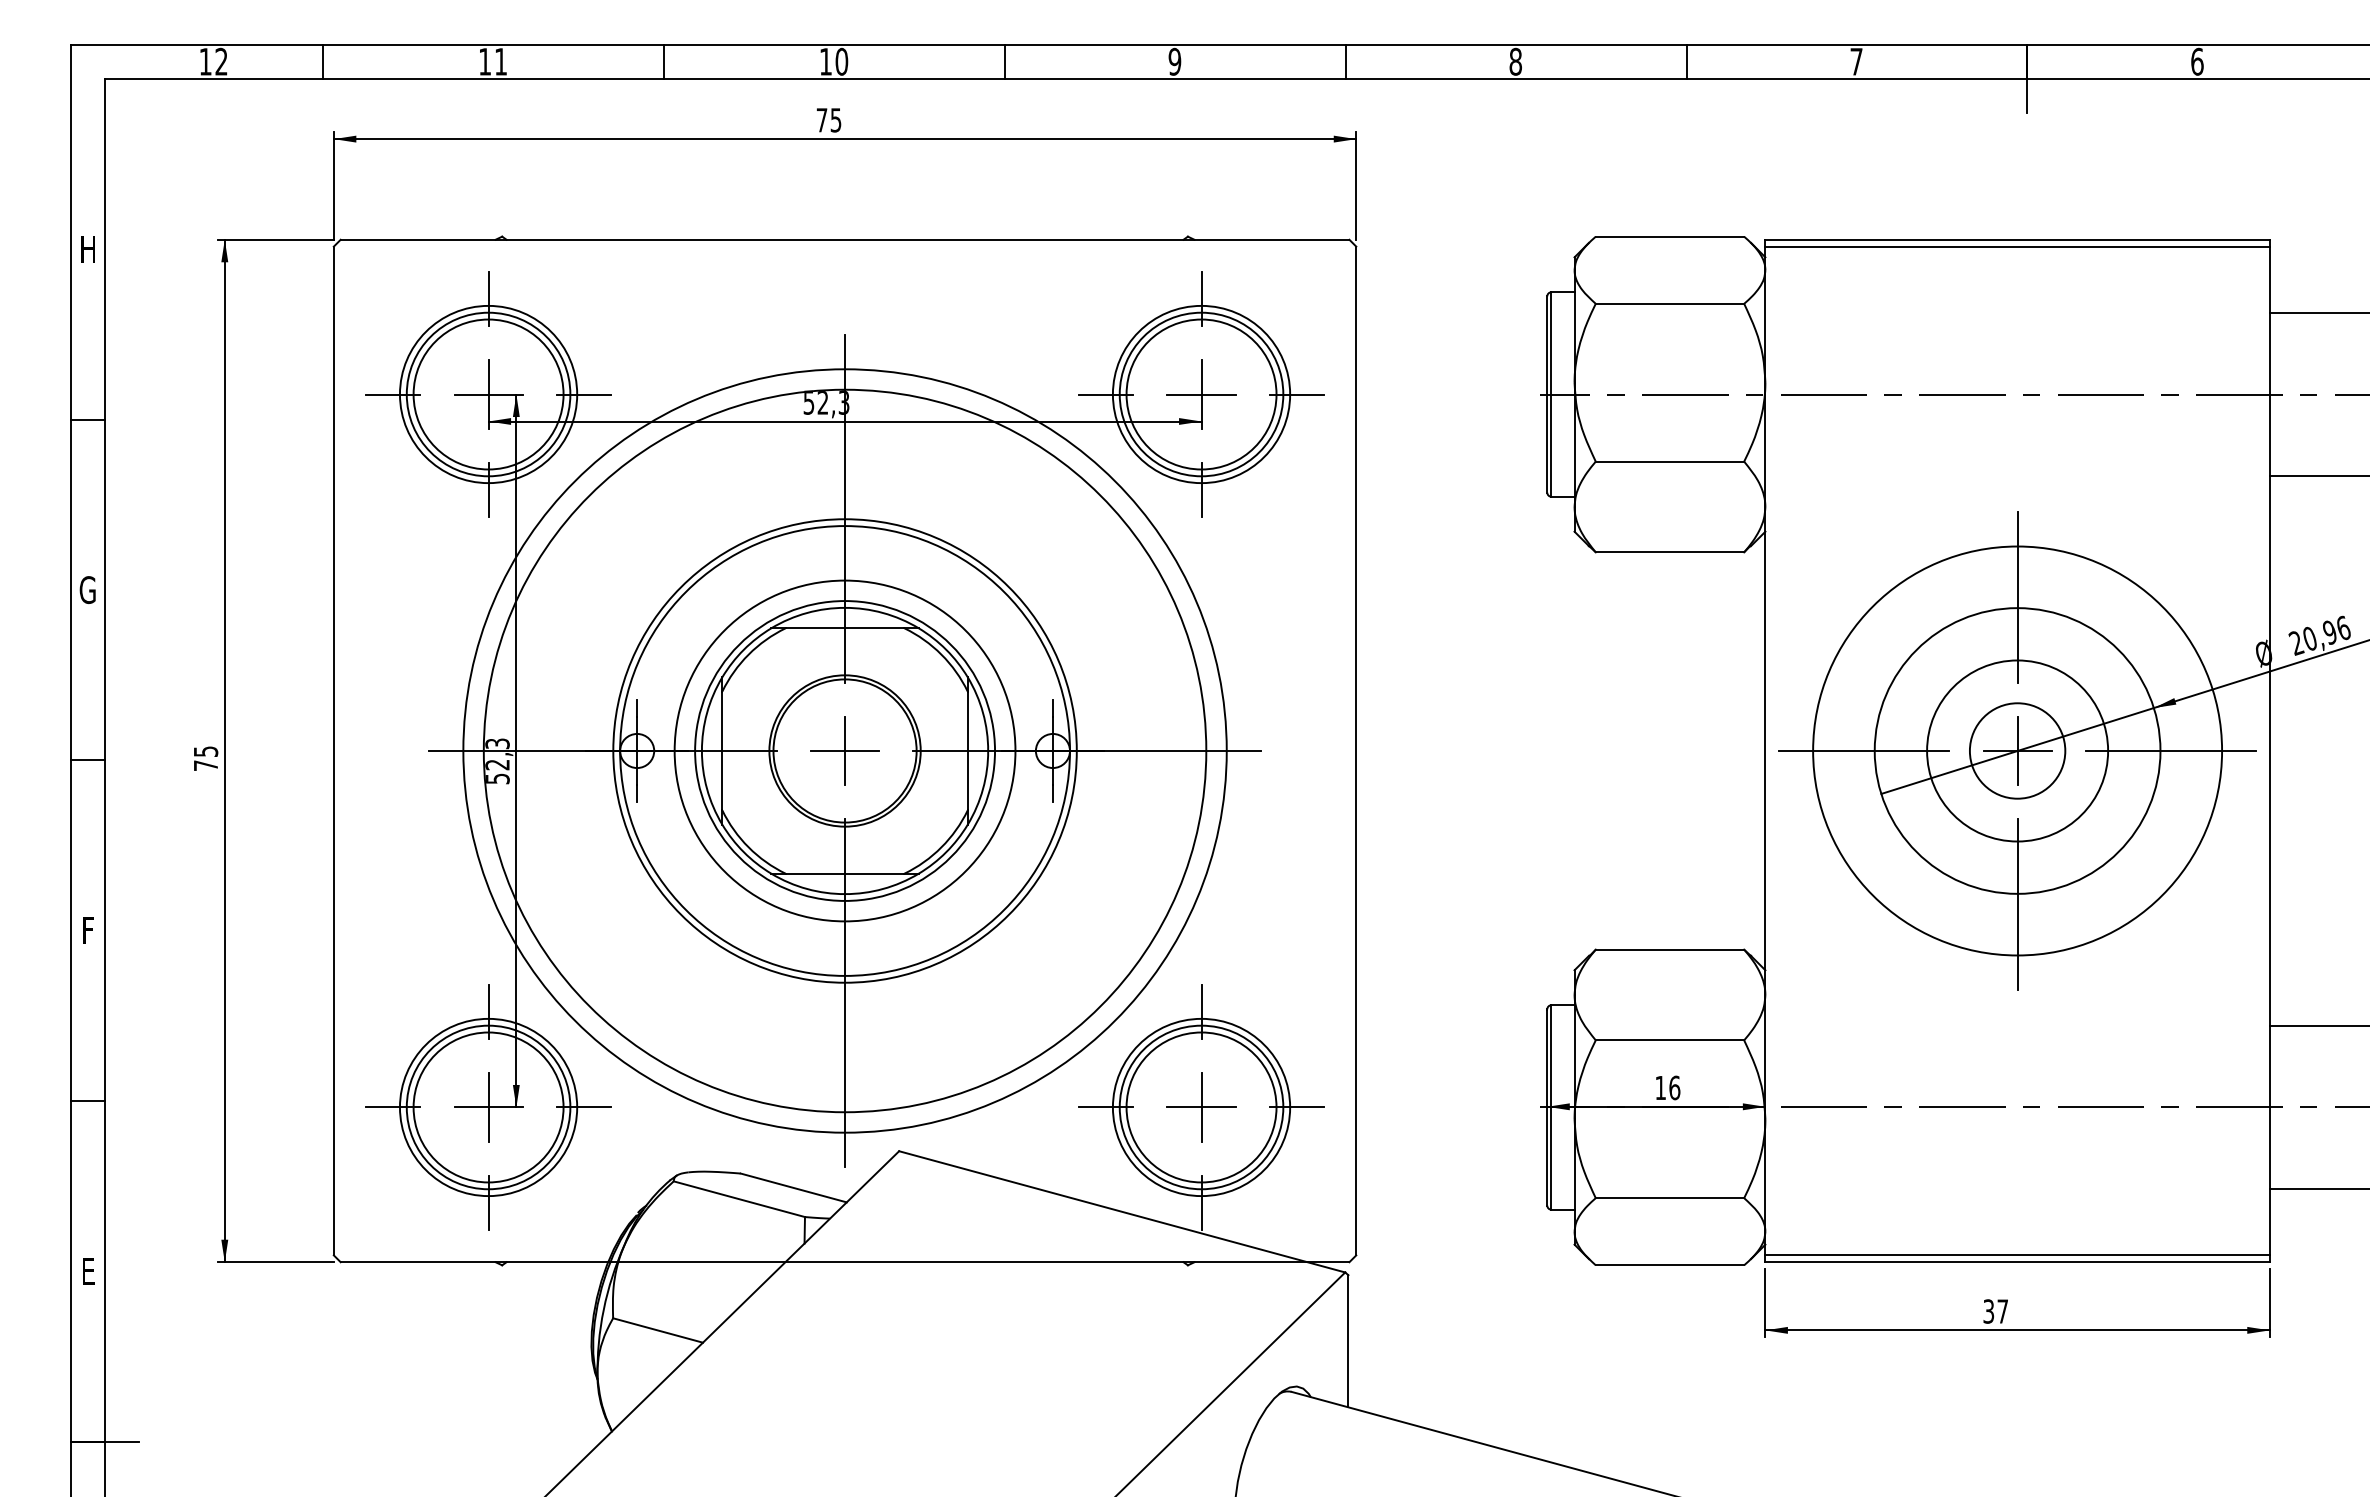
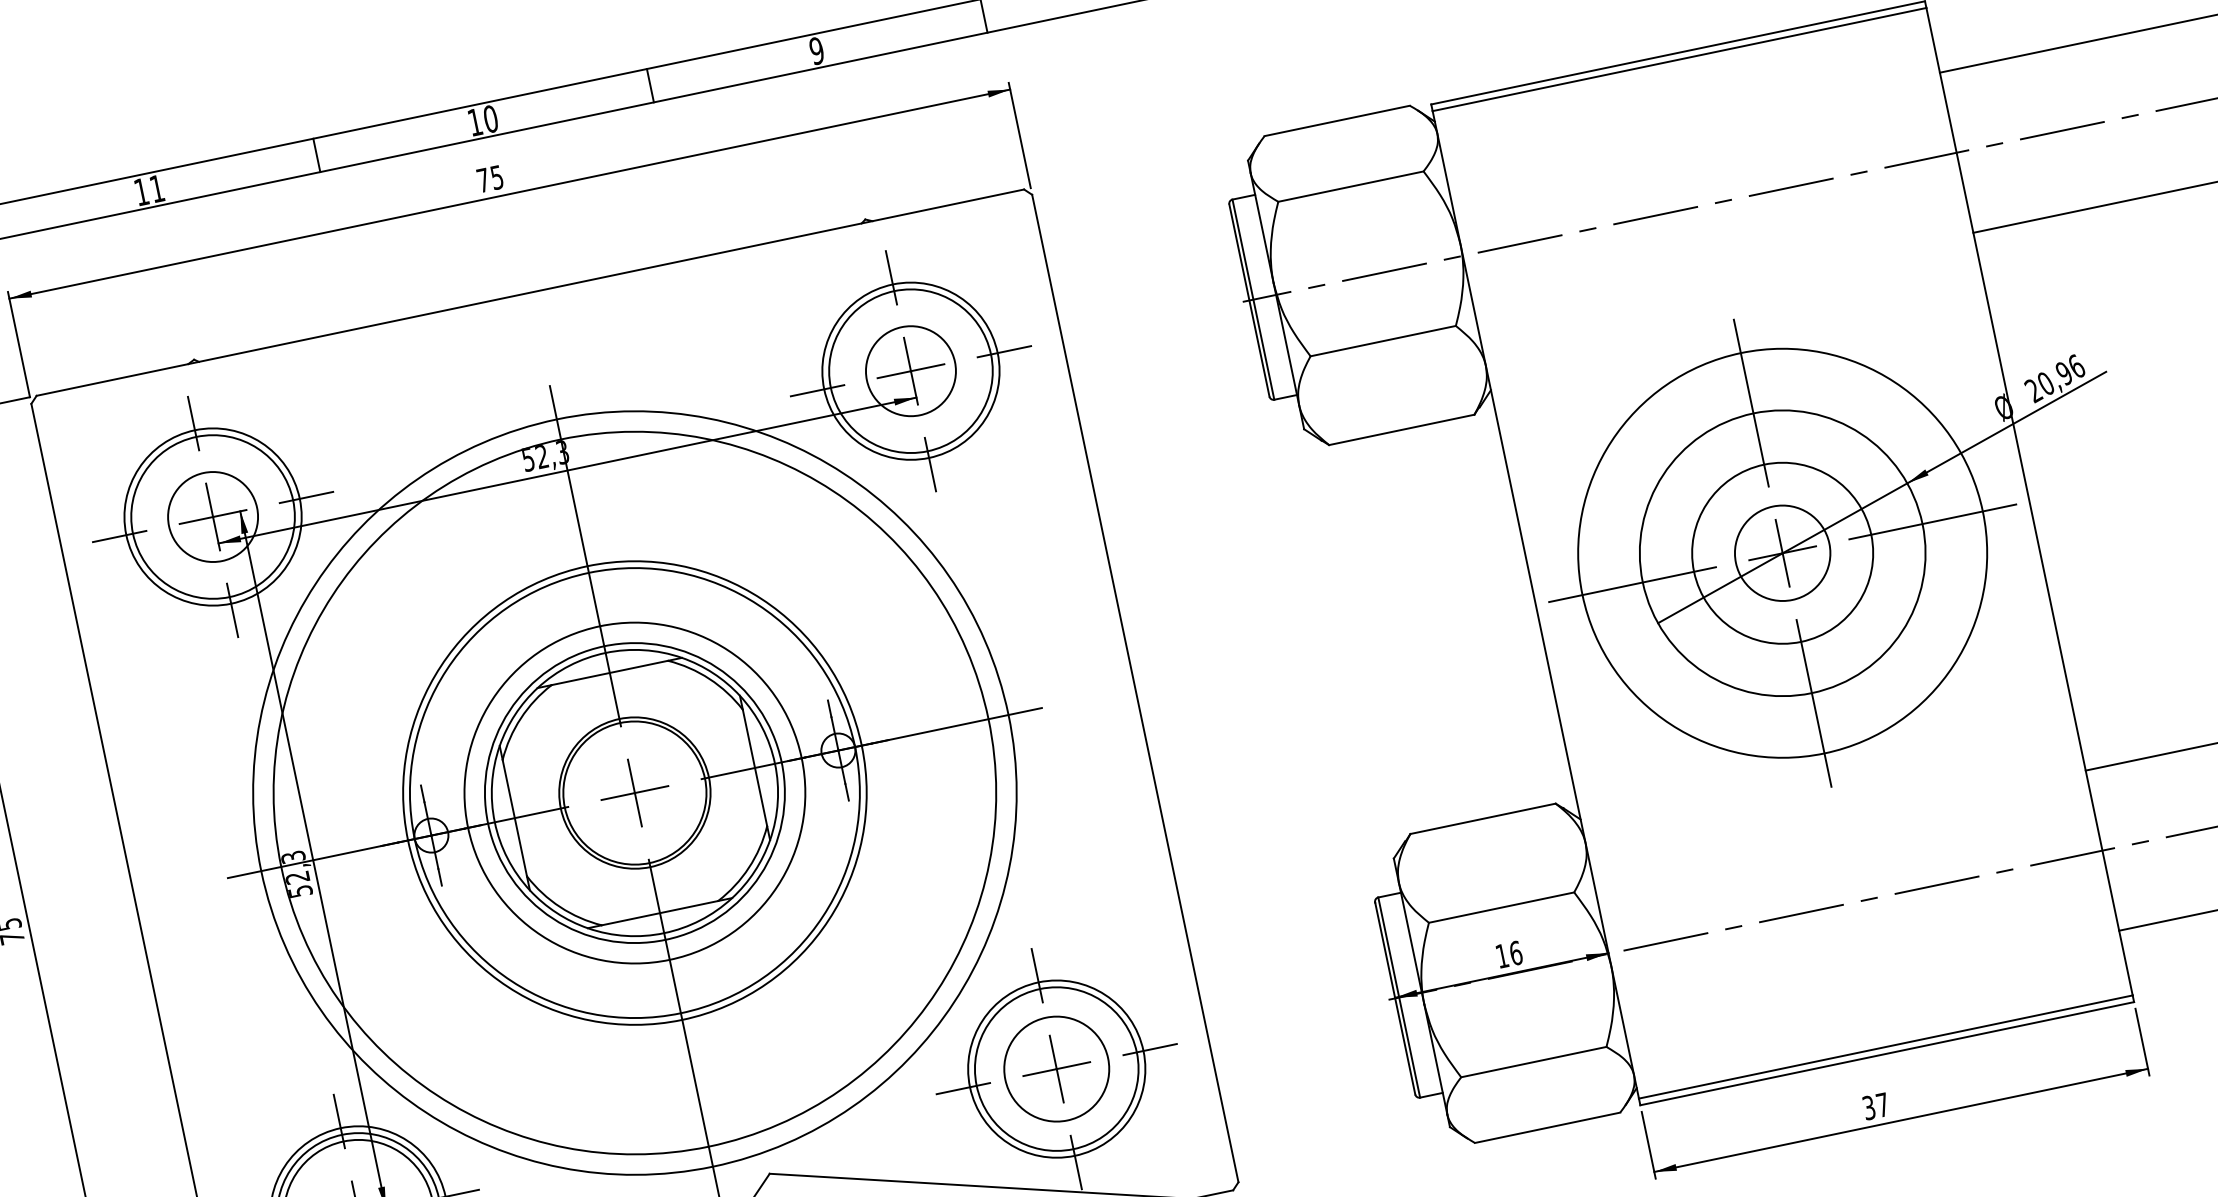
circle: (488, 394) -> (212, 517), size x0.6
circle: (1201, 394) -> (910, 371), size x0.6
circle: (1201, 1107) -> (1056, 1069), size x0.7

